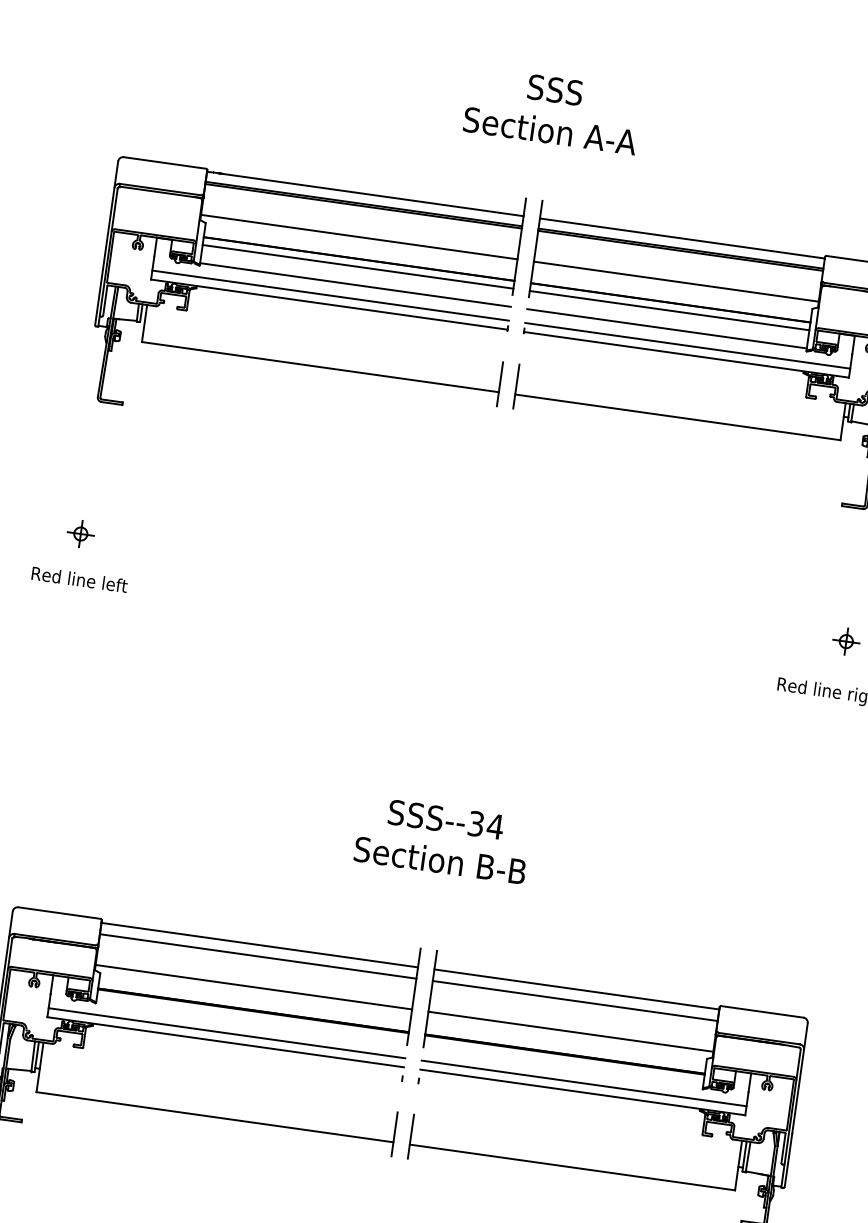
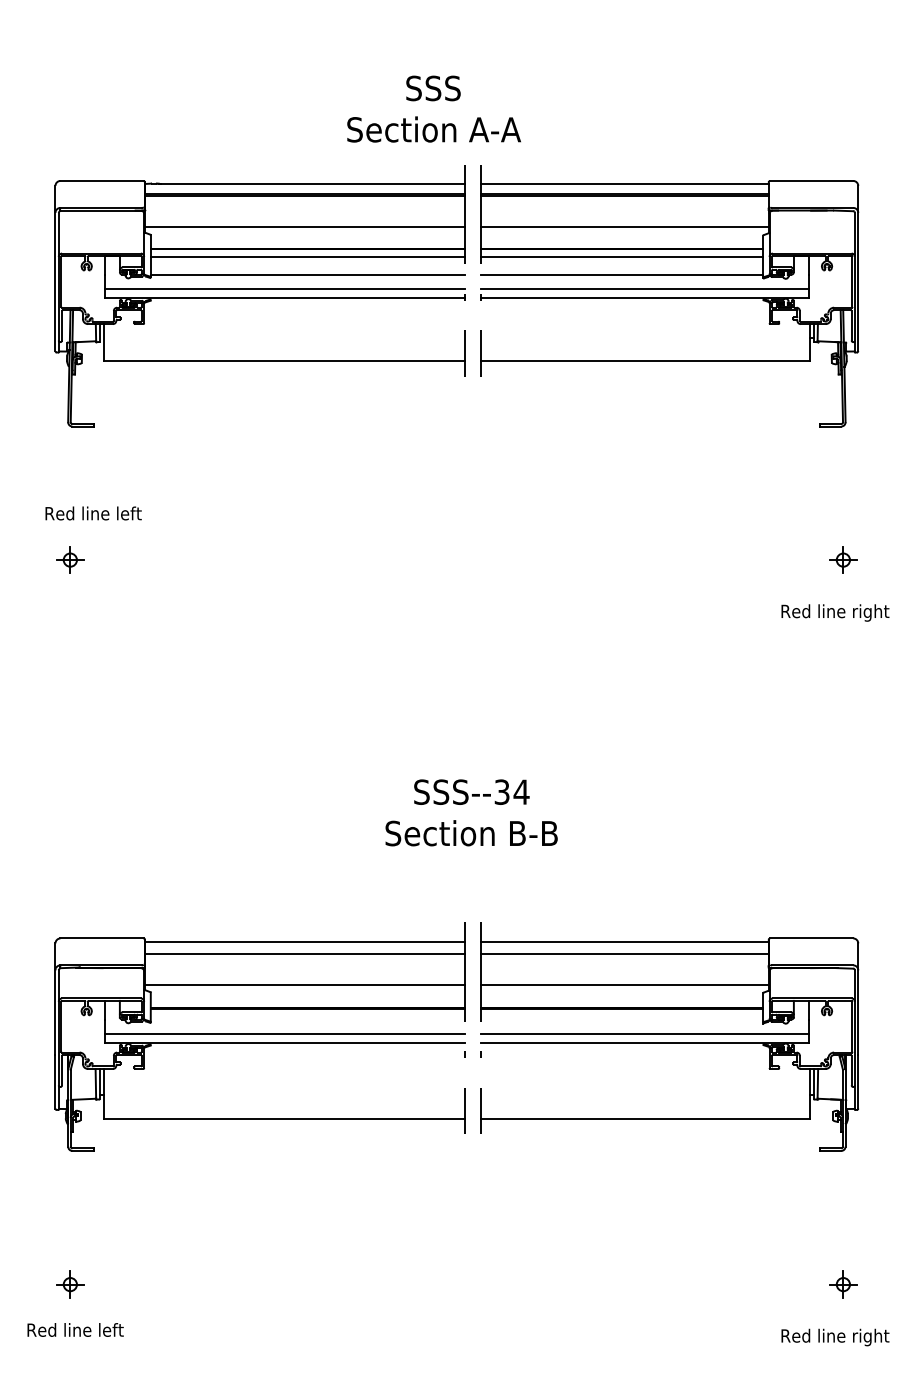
text: (552, 109) -> (433, 108), moved
text: (79, 579) -> (93, 513), moved

